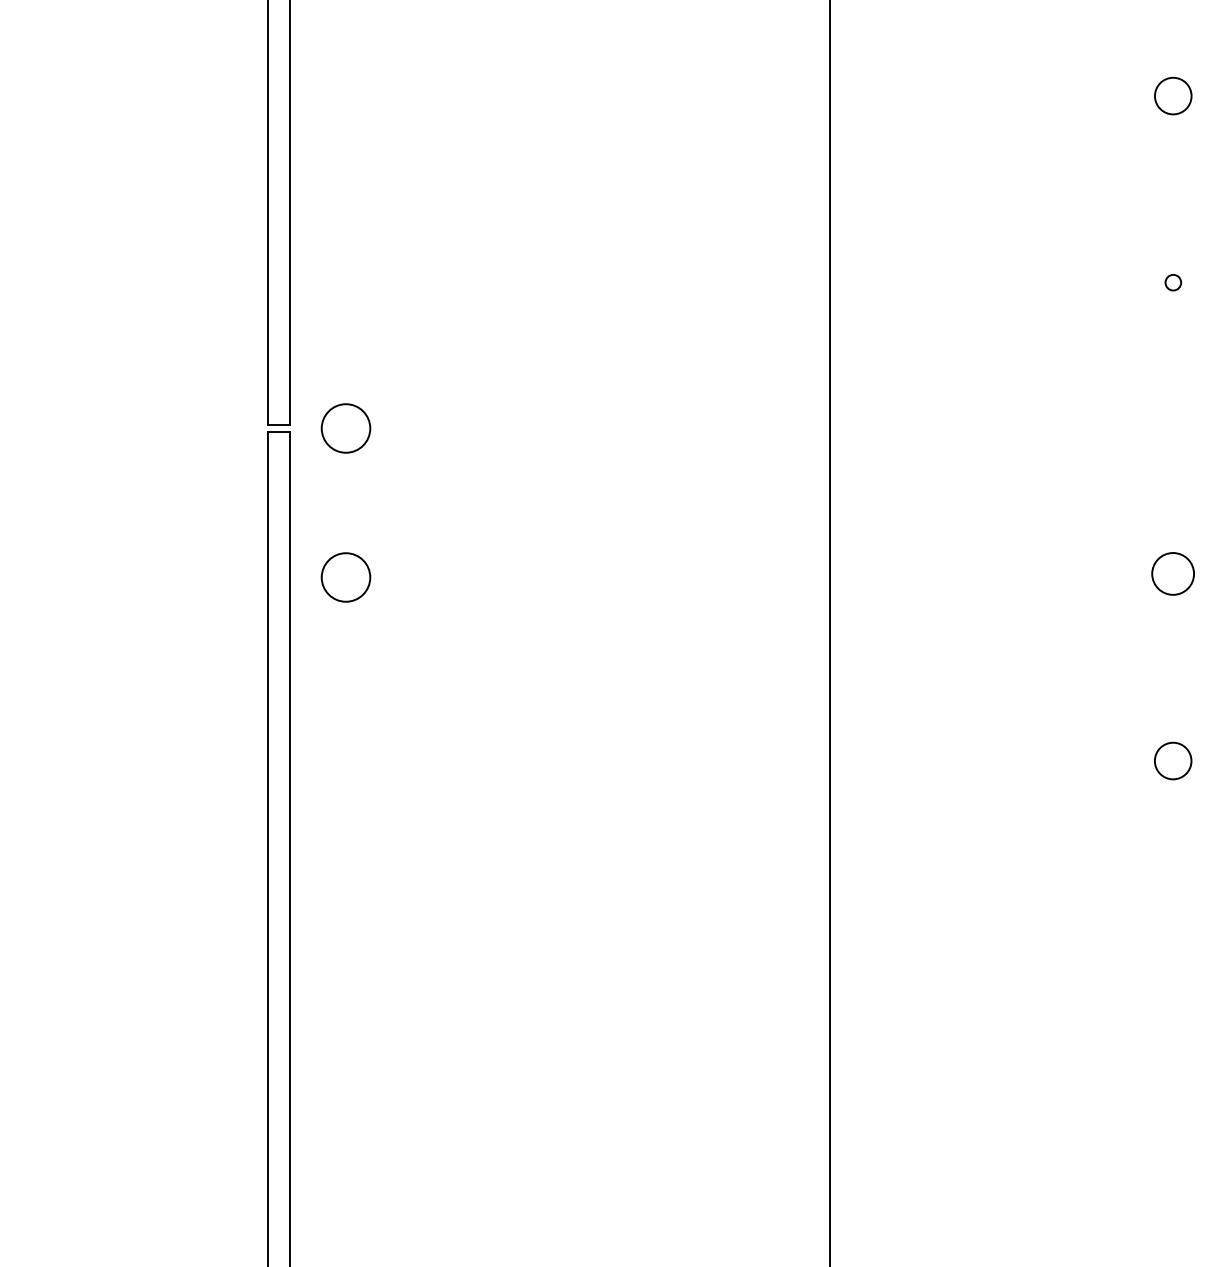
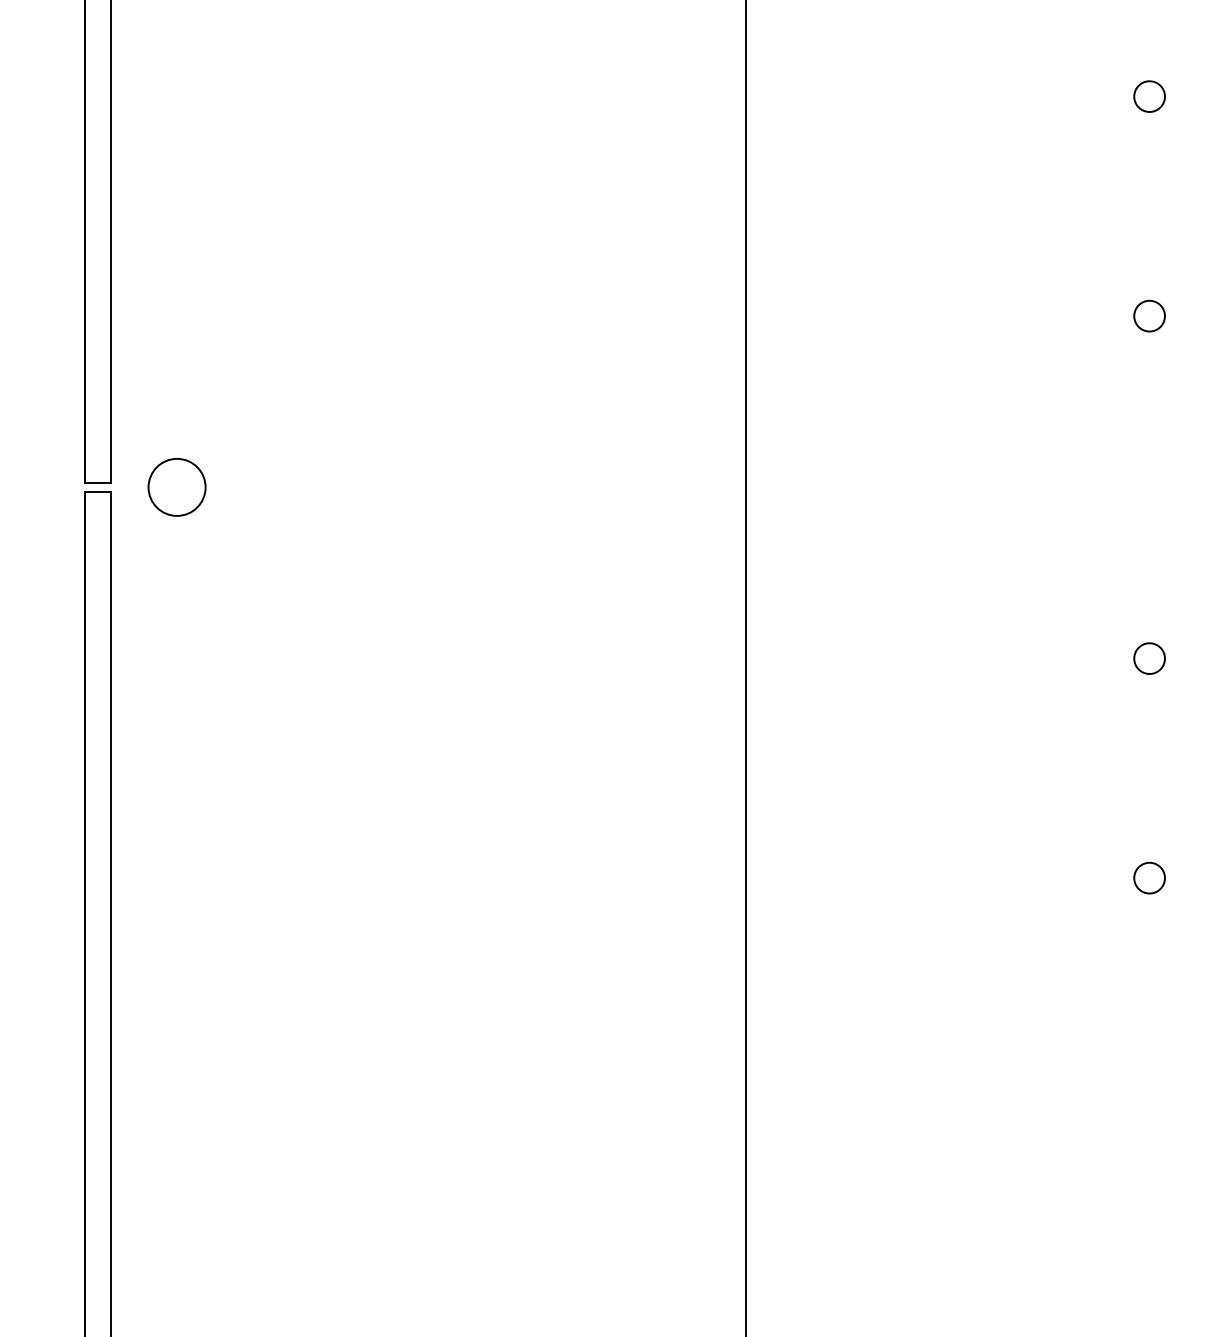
circle: (1173, 96) -> (1149, 97), size x0.71
circle: (1173, 282) -> (1149, 315), size x1.67
circle: (1173, 574) -> (1149, 659), size x0.62
circle: (345, 577) -> (176, 662), removed
circle: (1173, 760) -> (1149, 877), size x0.71

